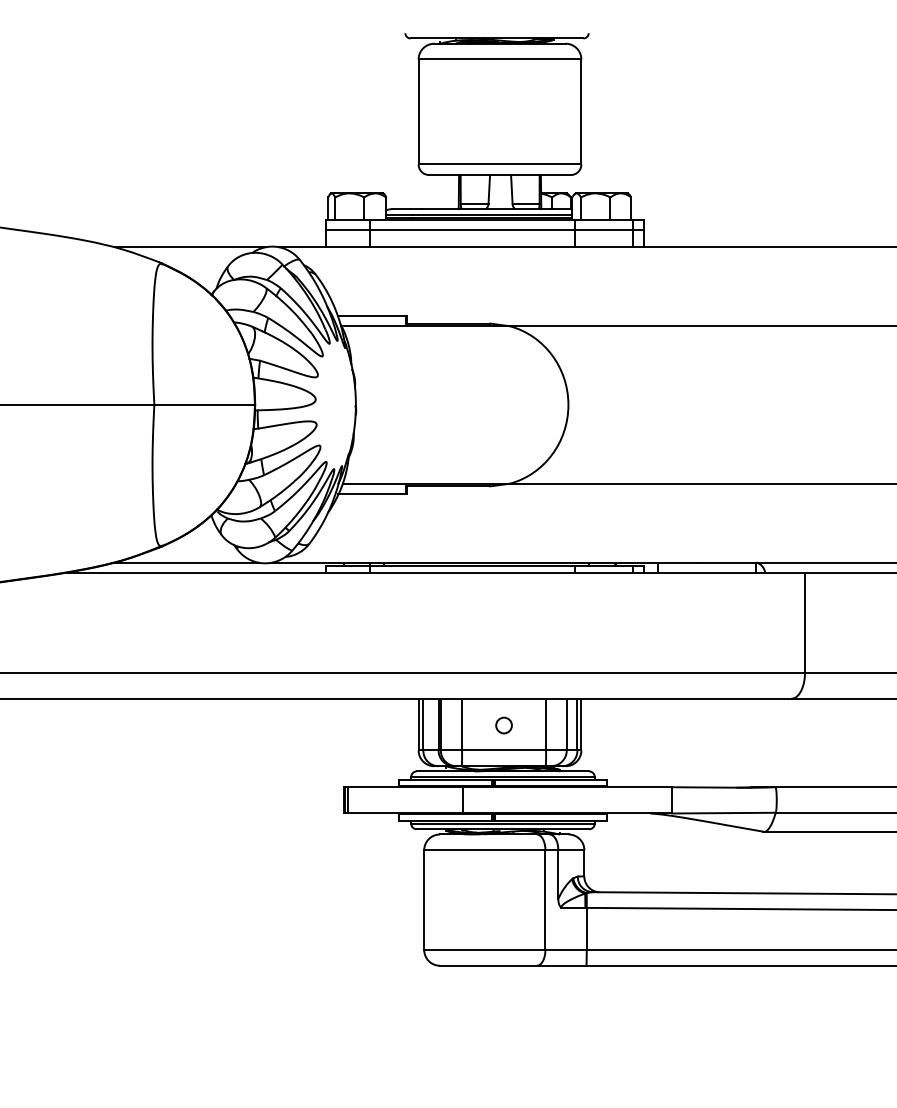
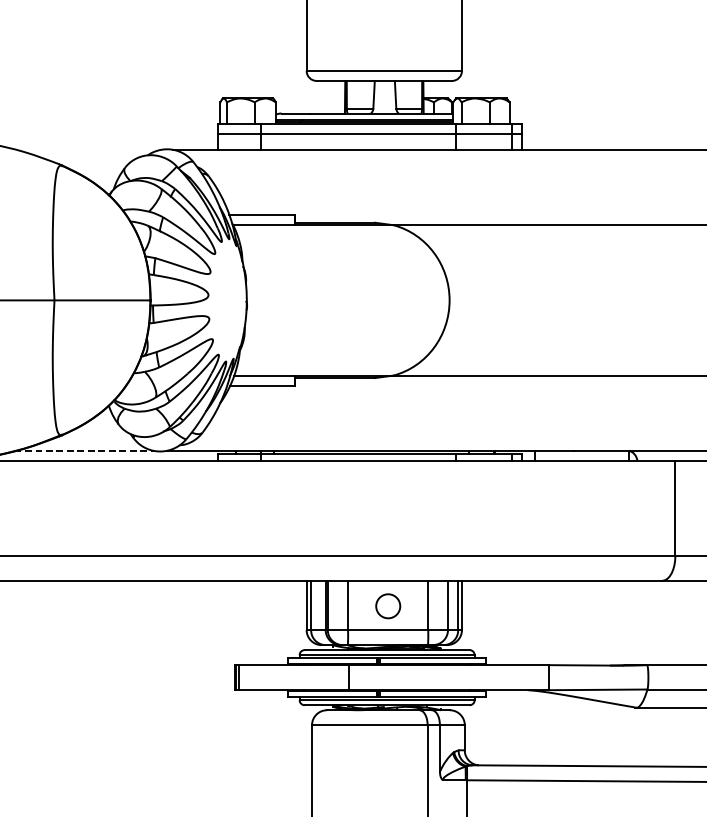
line: (189, 247) -> (88, 150), removed
line: (186, 562) -> (85, 450), solid -> dashed
circle: (503, 725) -> (387, 606), size x1.6

